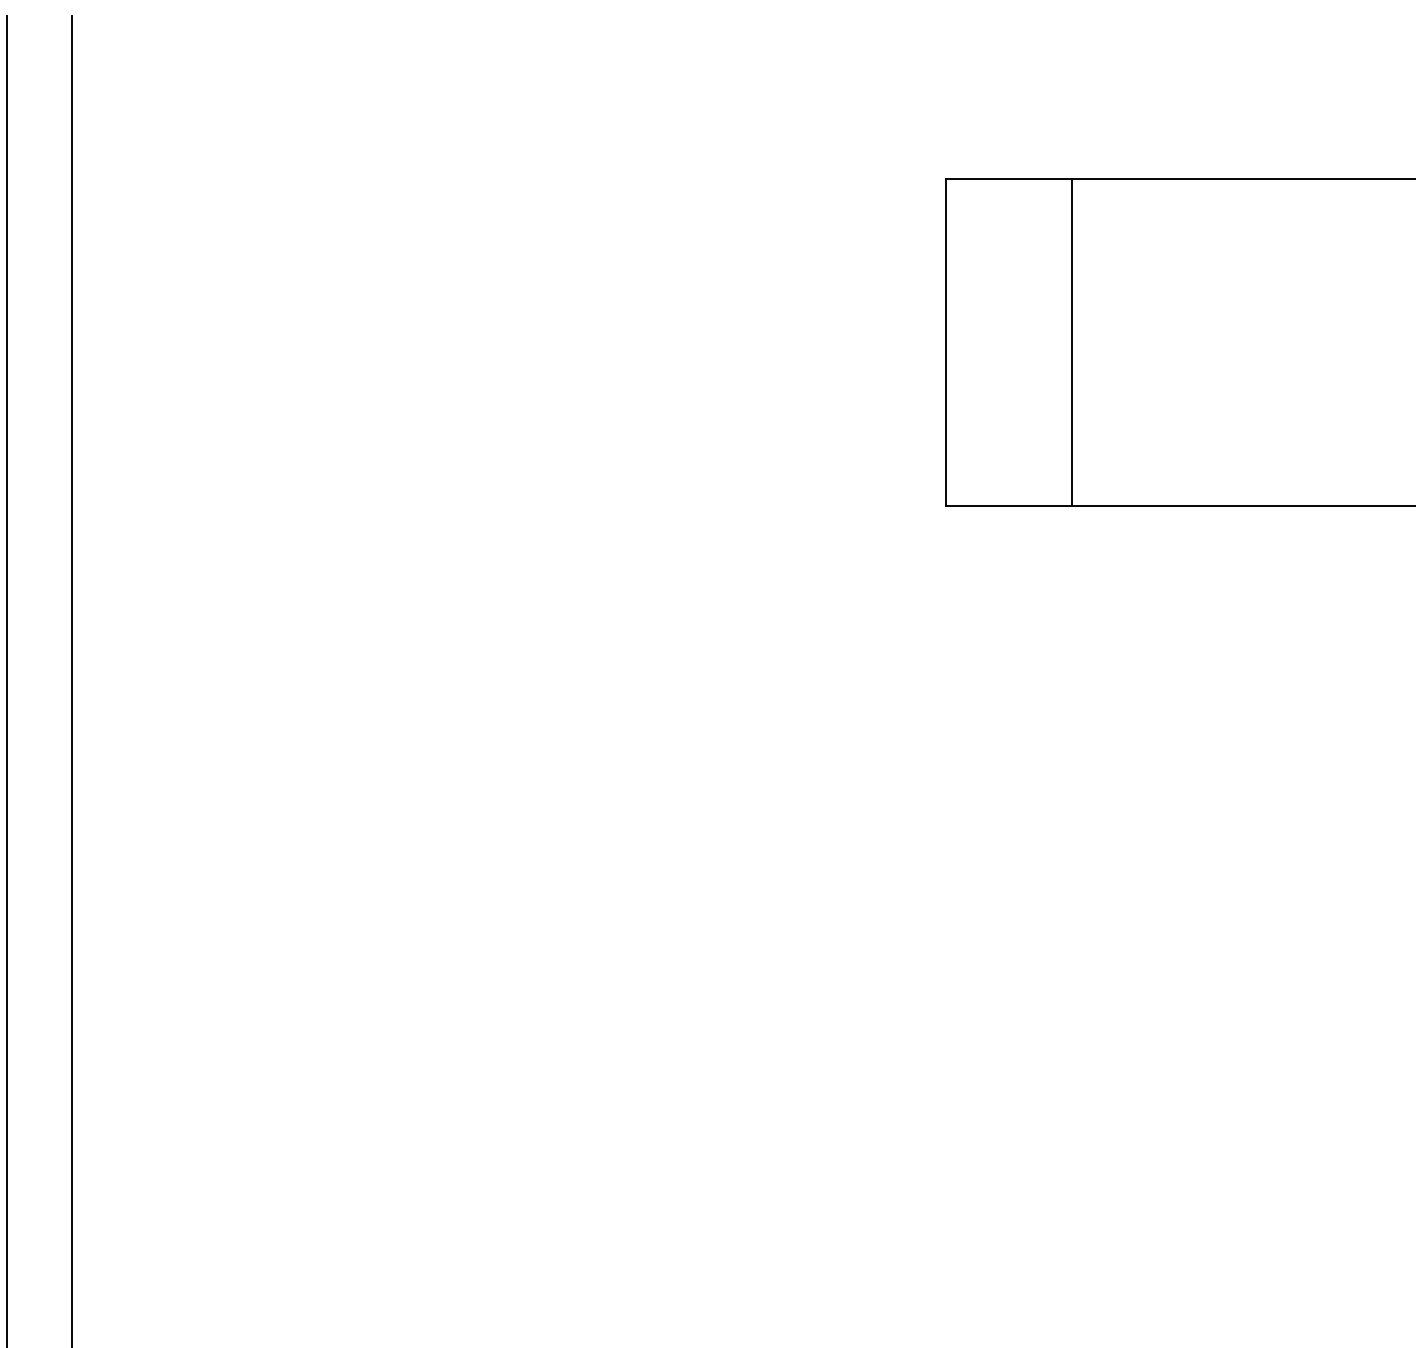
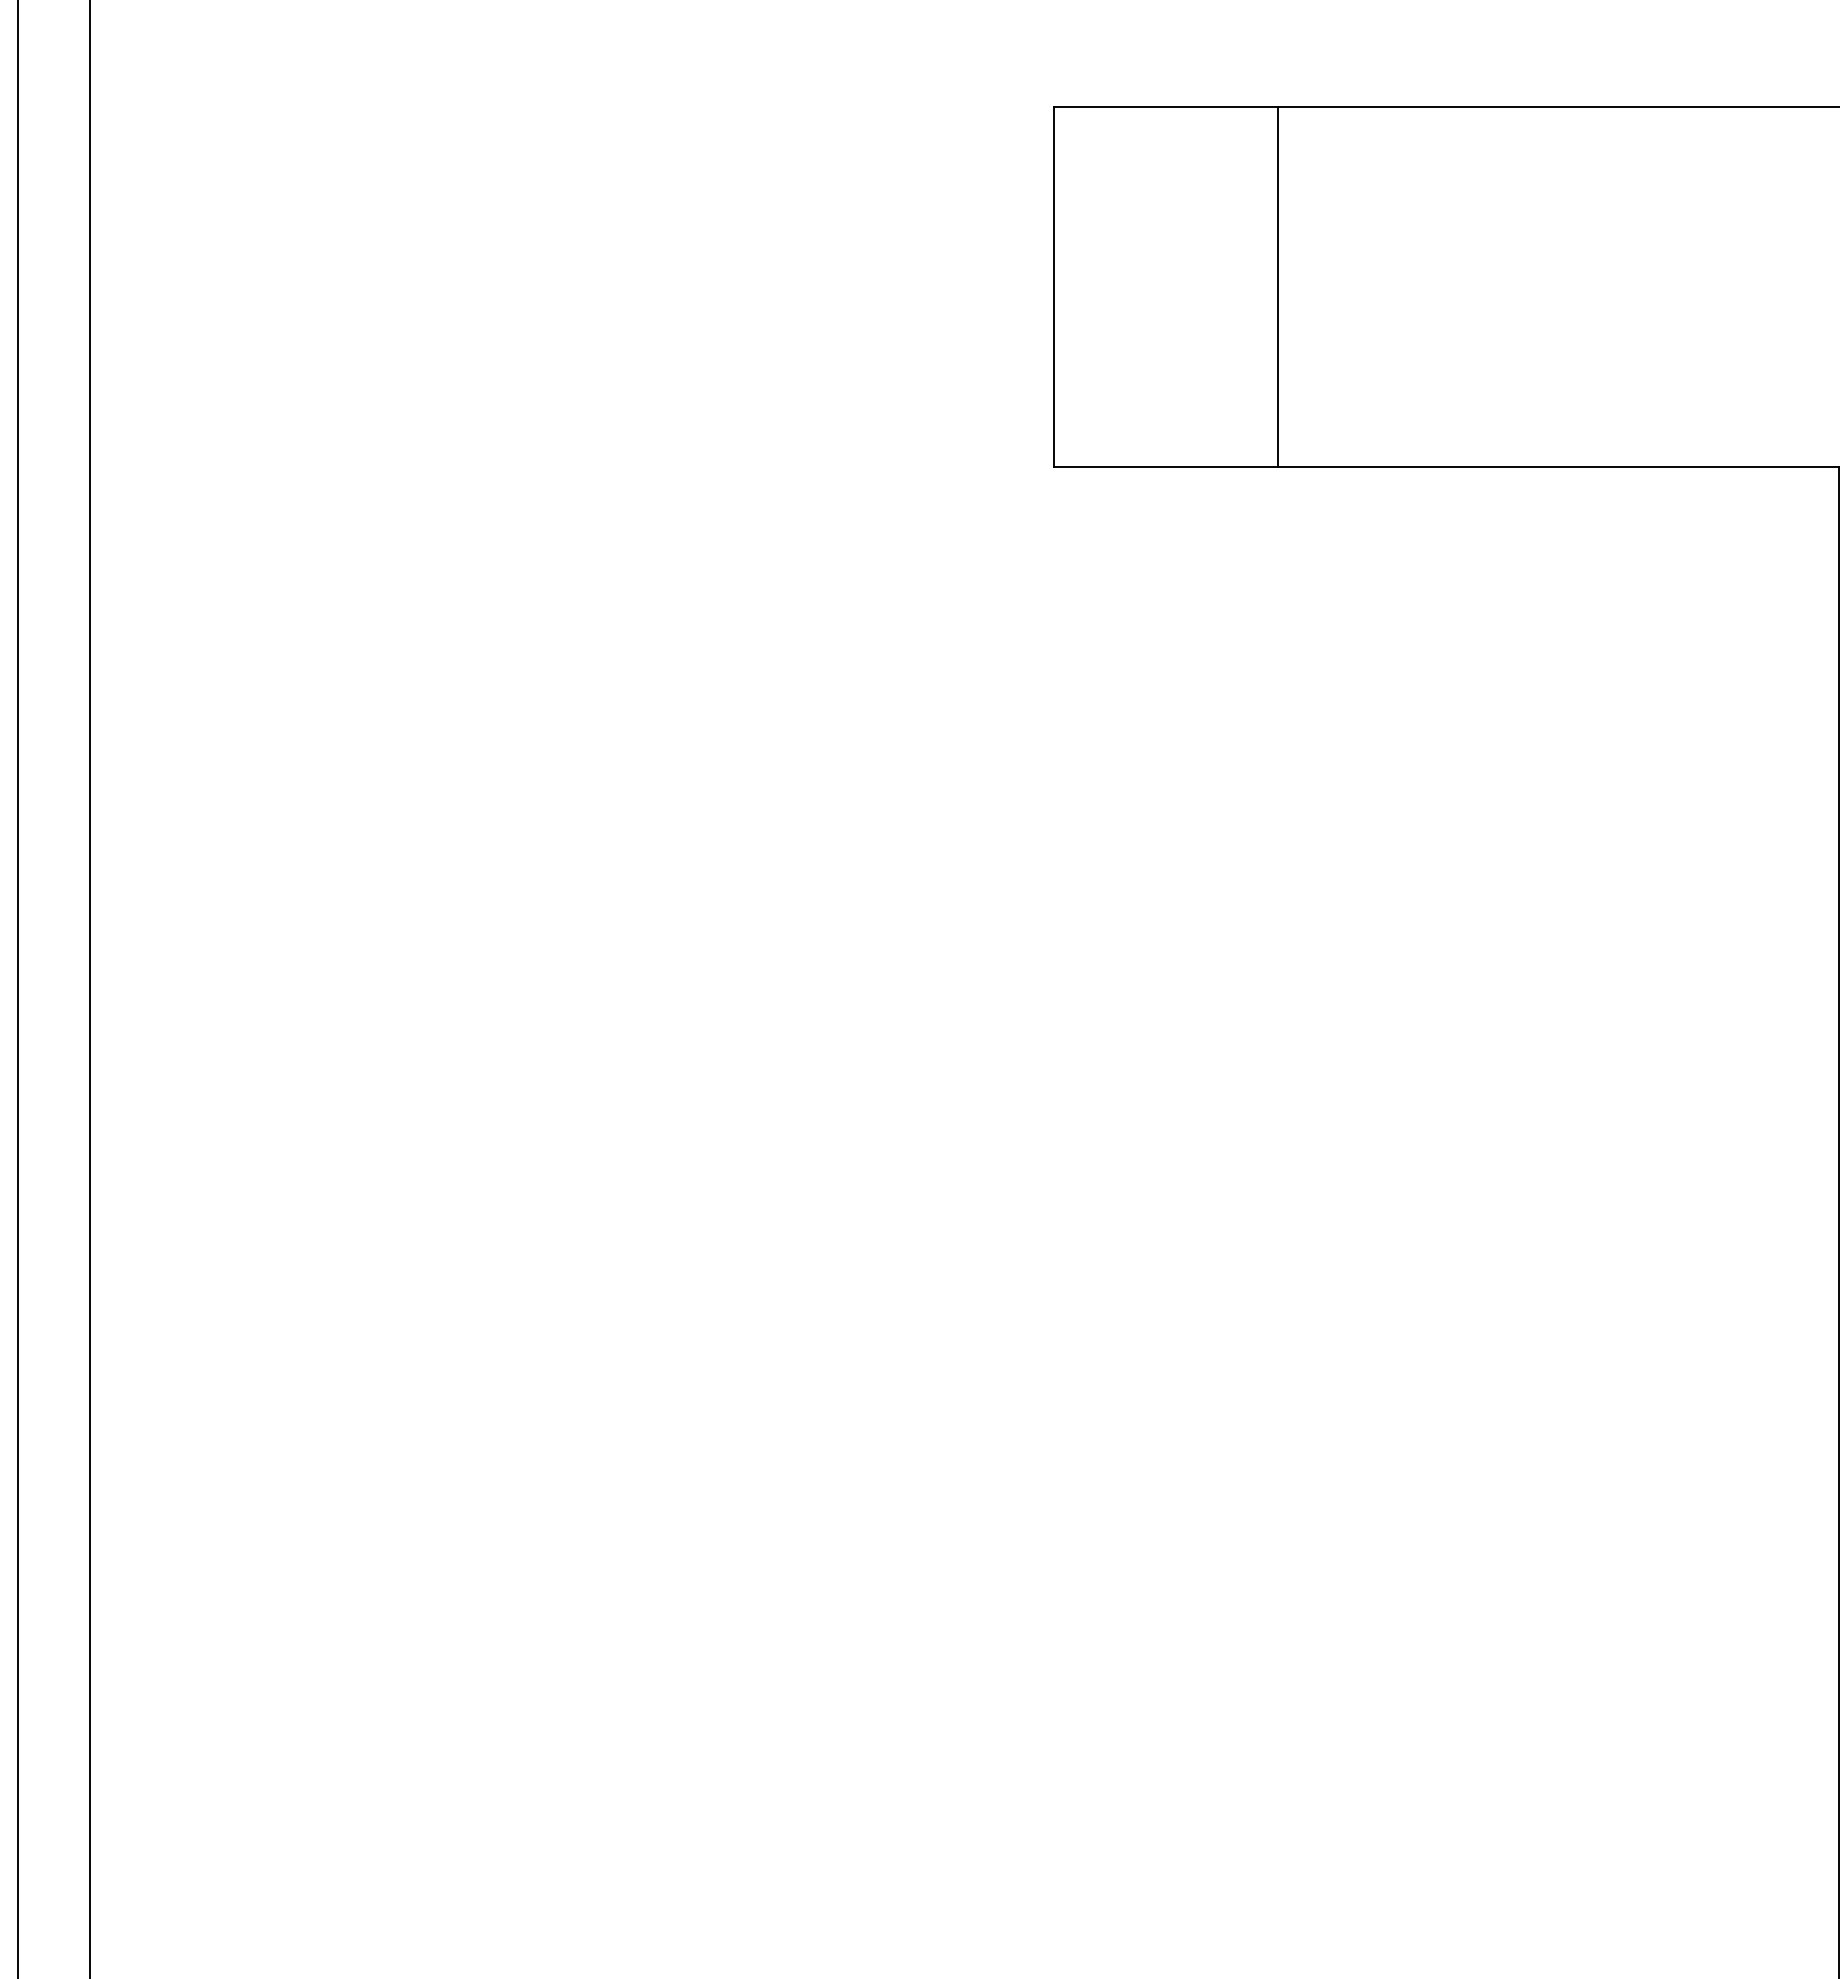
line: (1071, 342) -> (1278, 286), moved

